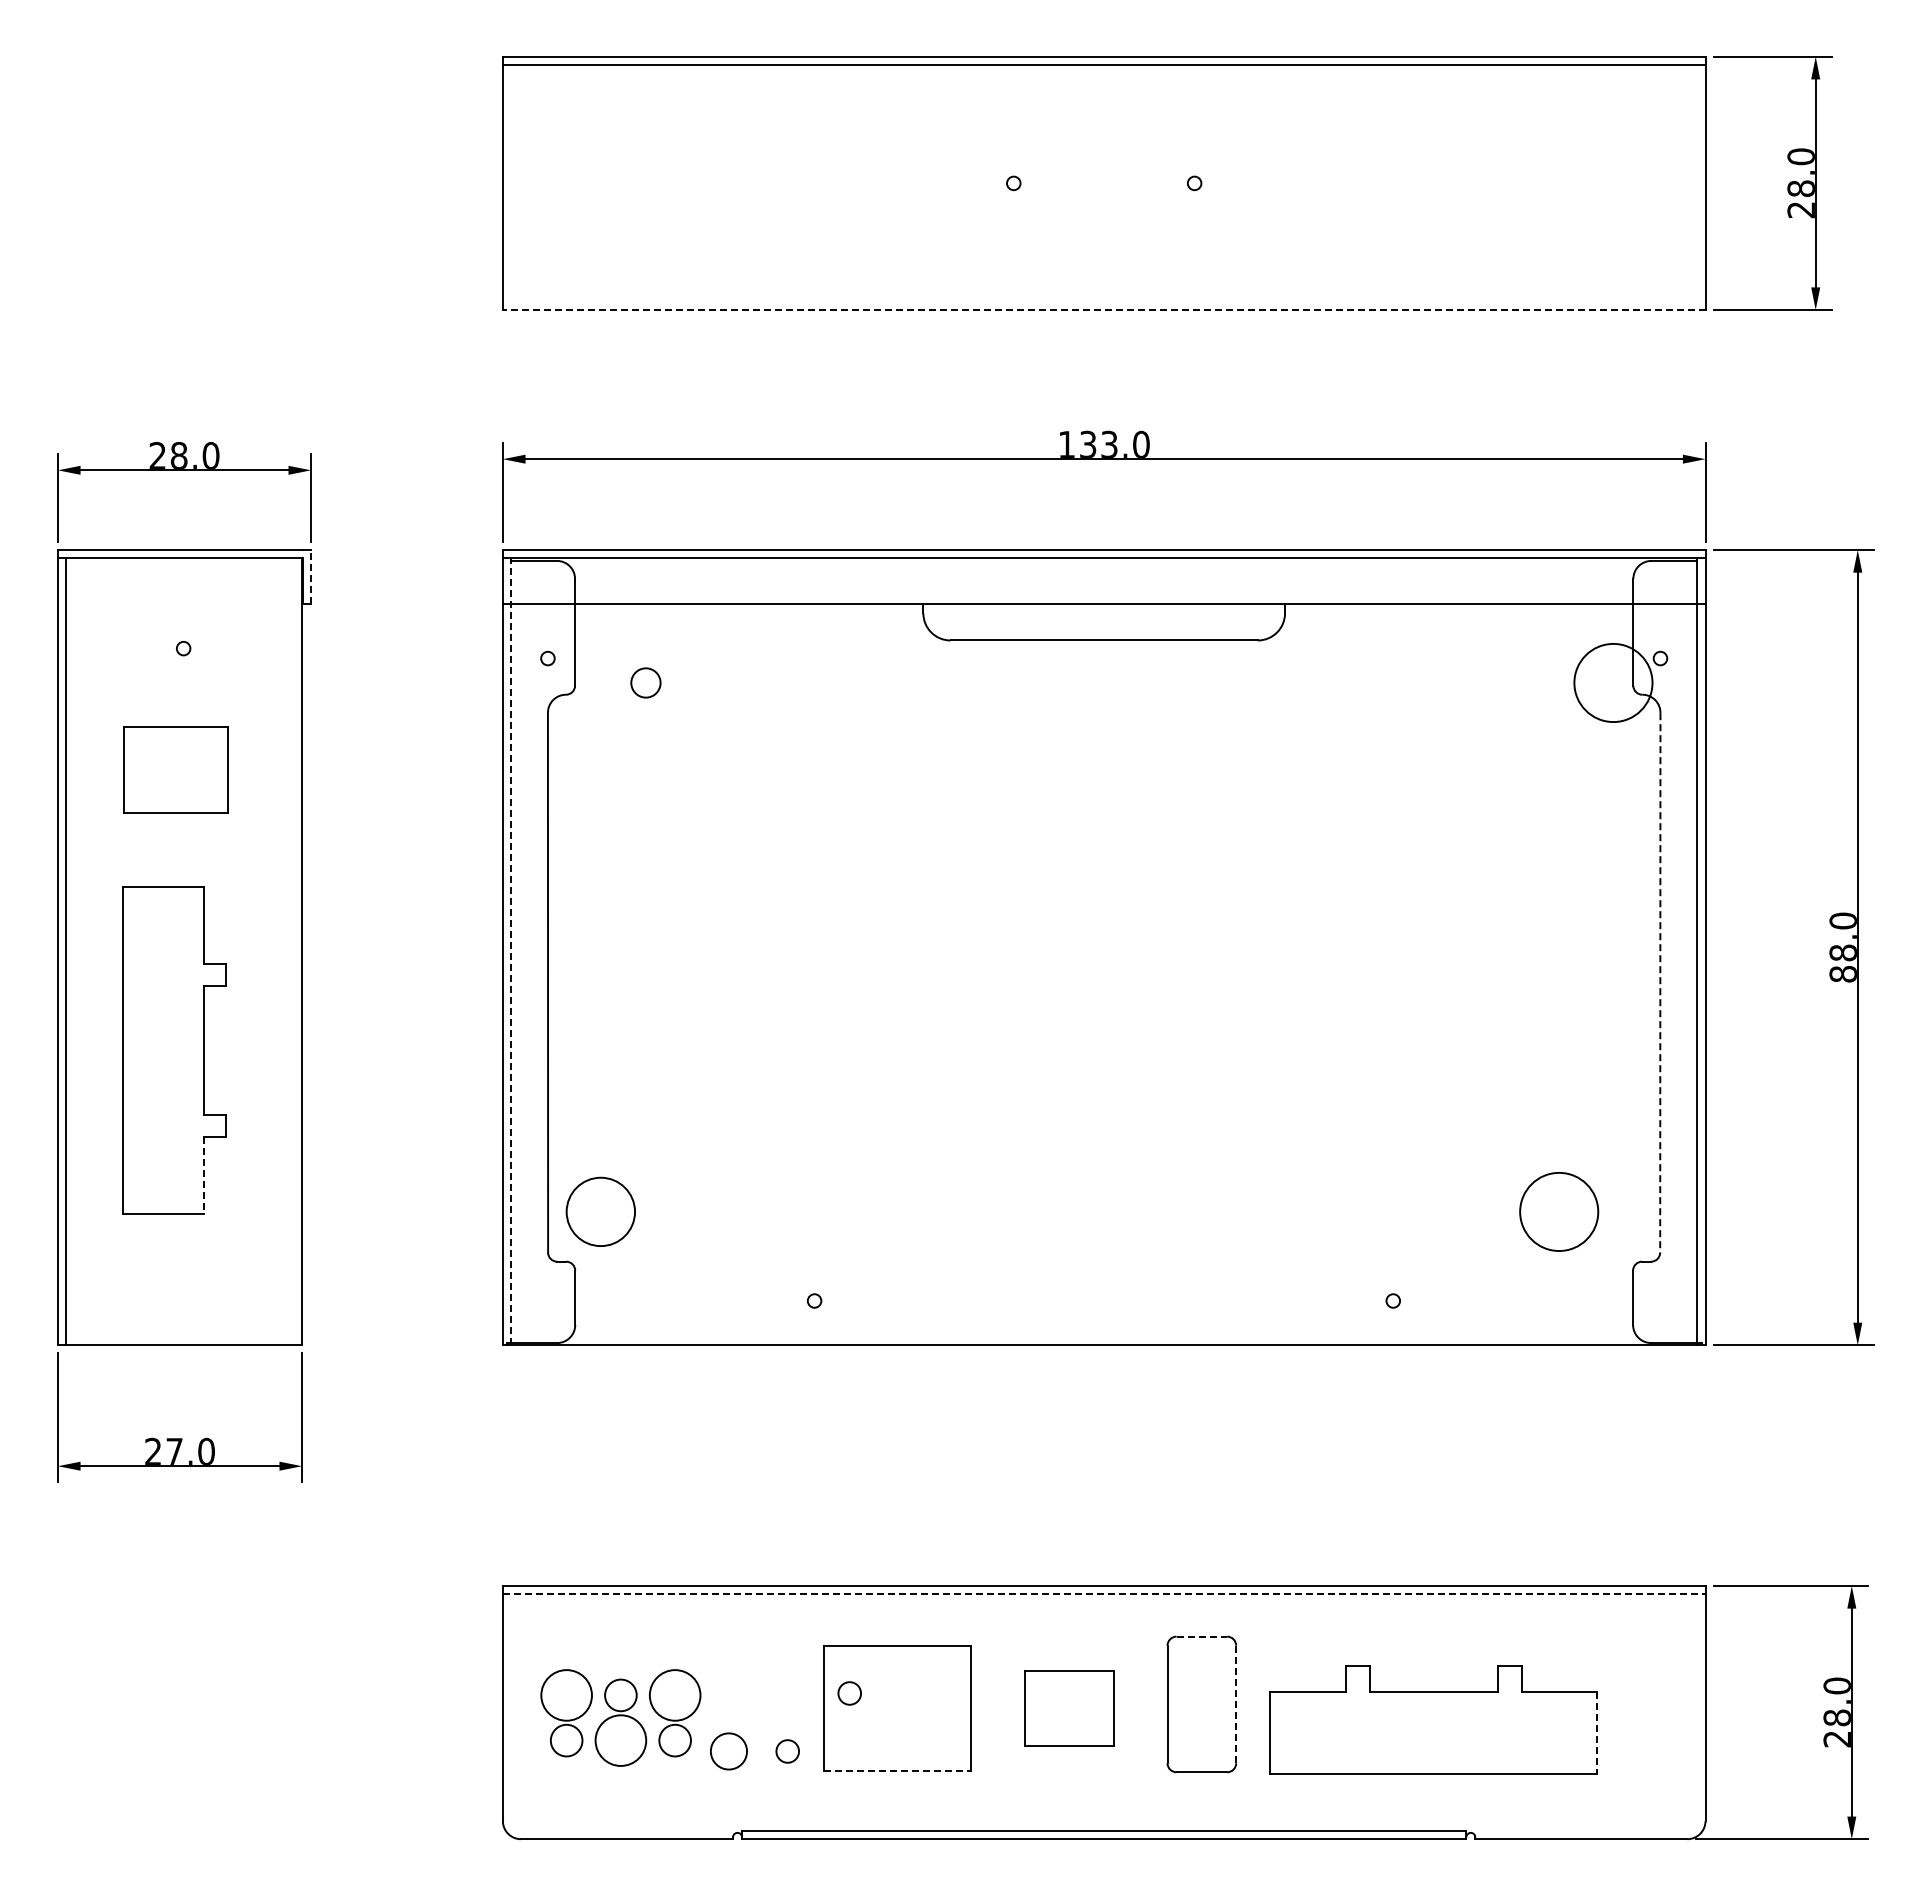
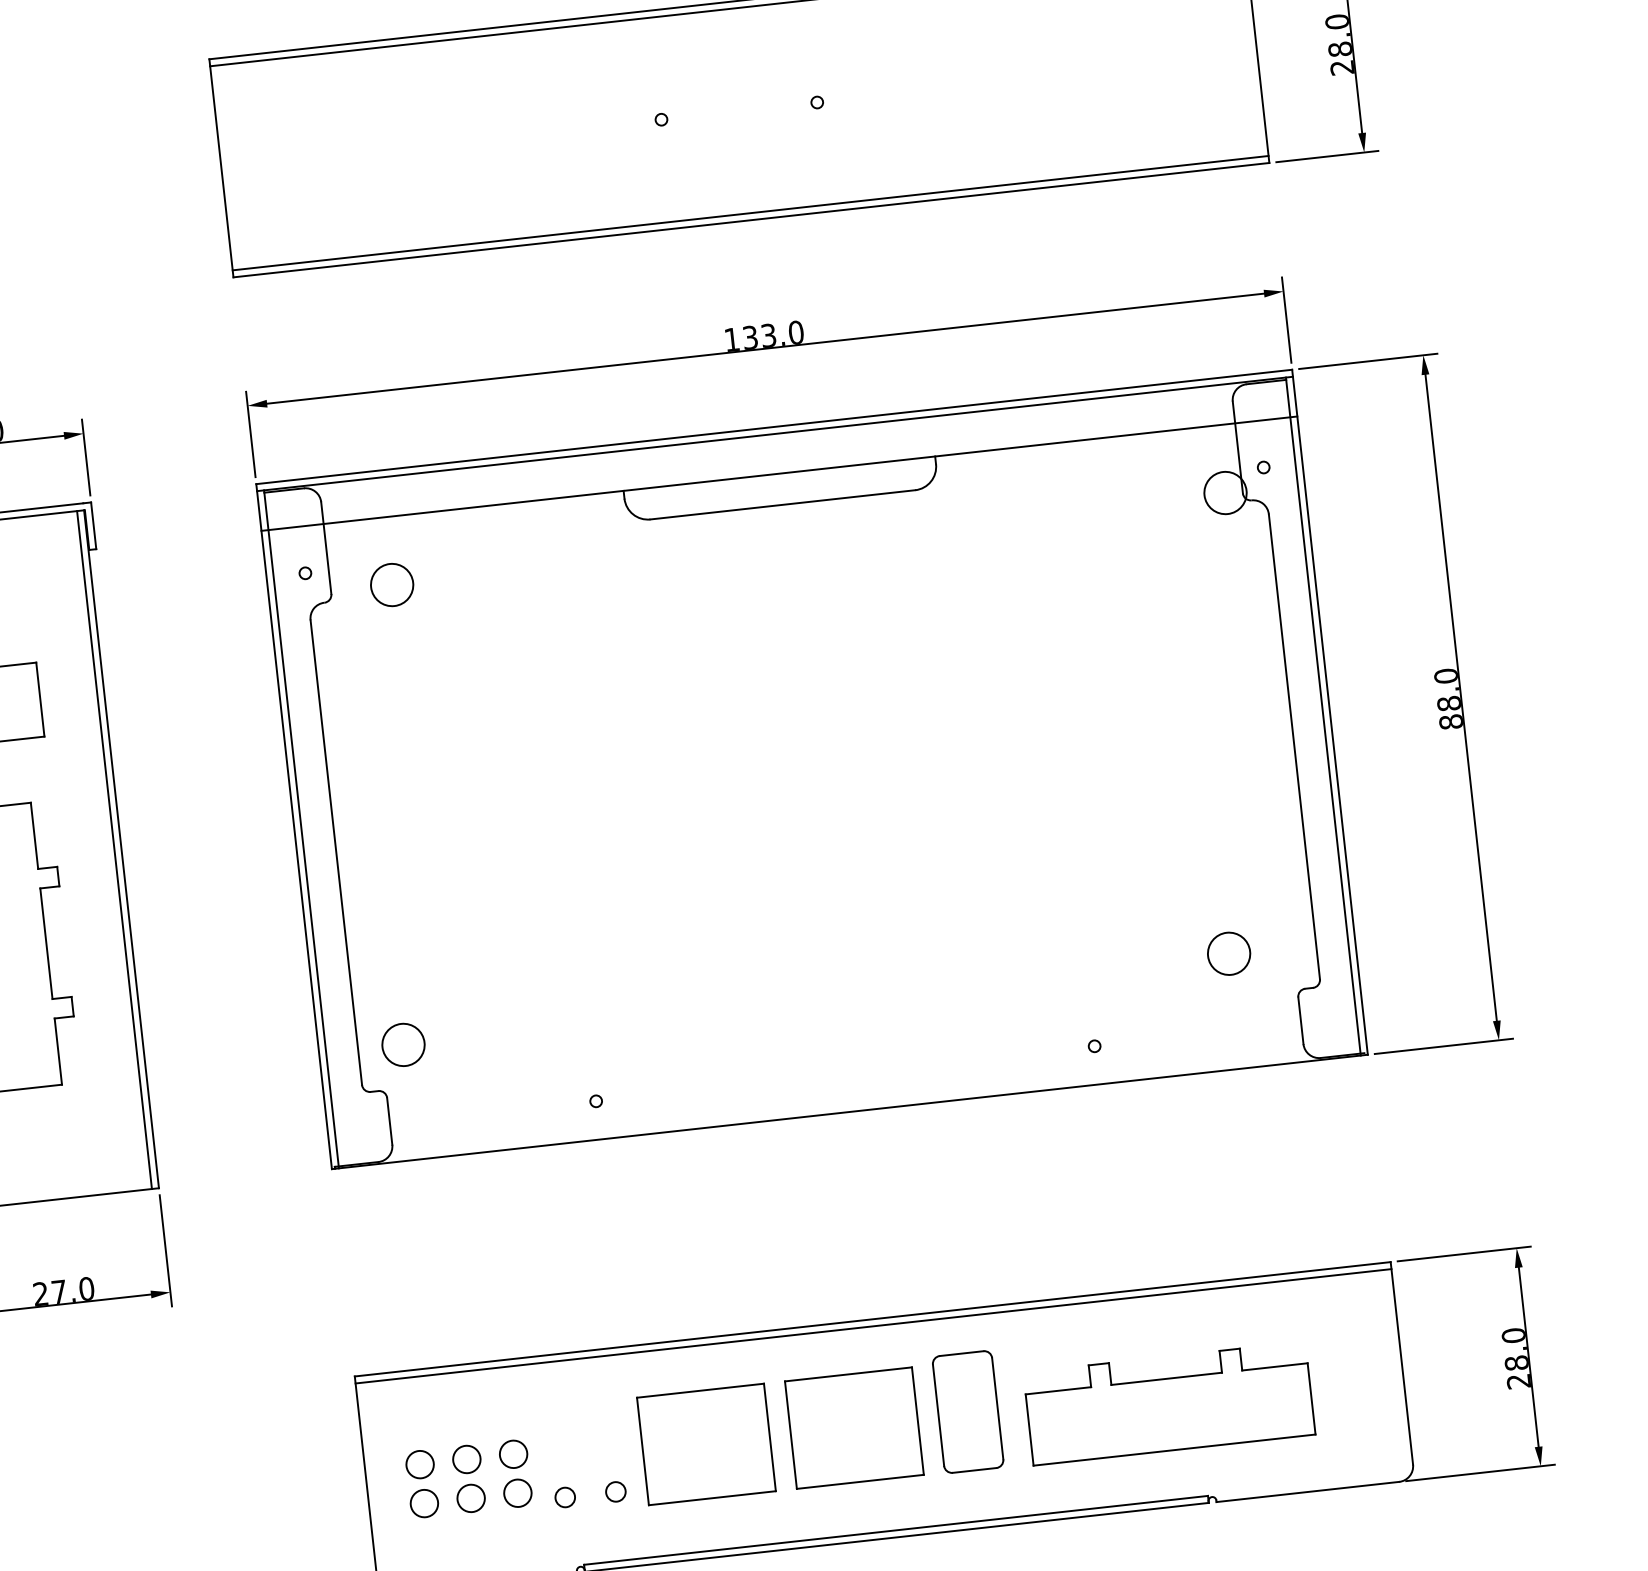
line: (1103, 301) -> (750, 212), added
line: (1103, 310) -> (750, 220), dashed -> solid
line: (311, 576) -> (93, 525), dashed -> solid
circle: (645, 682) -> (391, 584), size x1.67
circle: (1613, 682) -> (1225, 492), size x0.62
line: (293, 951) -> (114, 849), added
line: (511, 951) -> (301, 829), dashed -> solid
line: (1660, 982) -> (1294, 746), dashed -> solid
line: (203, 1176) -> (57, 1052), dashed -> solid
circle: (600, 1211) -> (403, 1044), size x0.71
circle: (1558, 1211) -> (1228, 953), size x0.62
line: (1104, 1594) -> (873, 1326), dashed -> solid
line: (1202, 1636) -> (962, 1353), dashed -> solid
circle: (849, 1693) -> (663, 1436), removed
circle: (566, 1695) -> (420, 1464), size x0.62
circle: (674, 1695) -> (513, 1454), size x0.62
line: (1236, 1704) -> (997, 1408), dashed -> solid
part: (1069, 1708) -> (854, 1428), size x1.67
line: (1597, 1733) -> (1311, 1399), dashed -> solid
circle: (620, 1740) -> (470, 1498), size x0.62
circle: (728, 1751) -> (564, 1497), size x0.62
line: (897, 1770) -> (712, 1497), dashed -> solid

